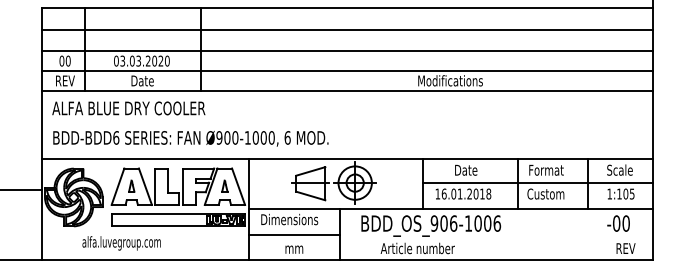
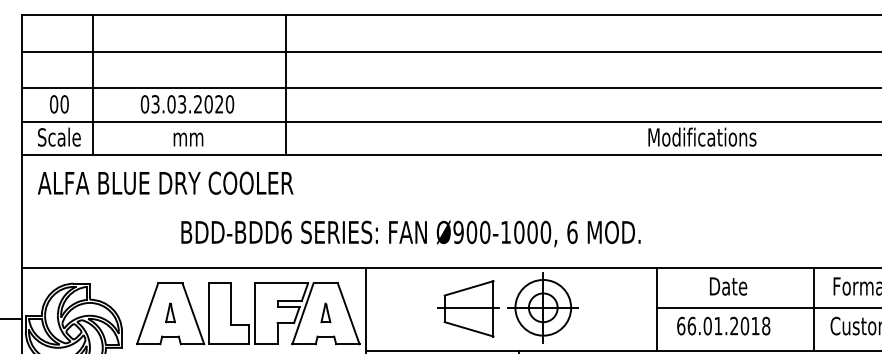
text: (64, 80) -> (58, 136), REV -> Scale
text: (142, 80) -> (188, 136), Date -> mm
text: (190, 138) -> (410, 233), moved
text: (437, 193) -> (680, 325), 16.01.2018 -> 66.01.2018

